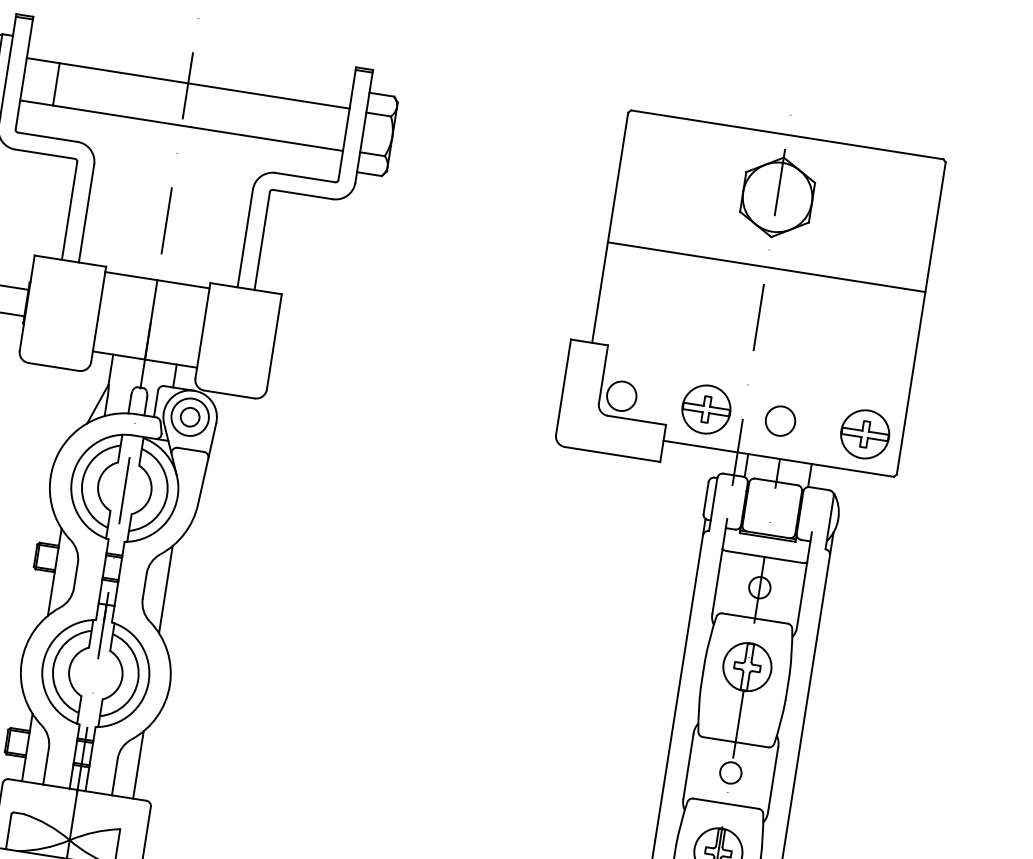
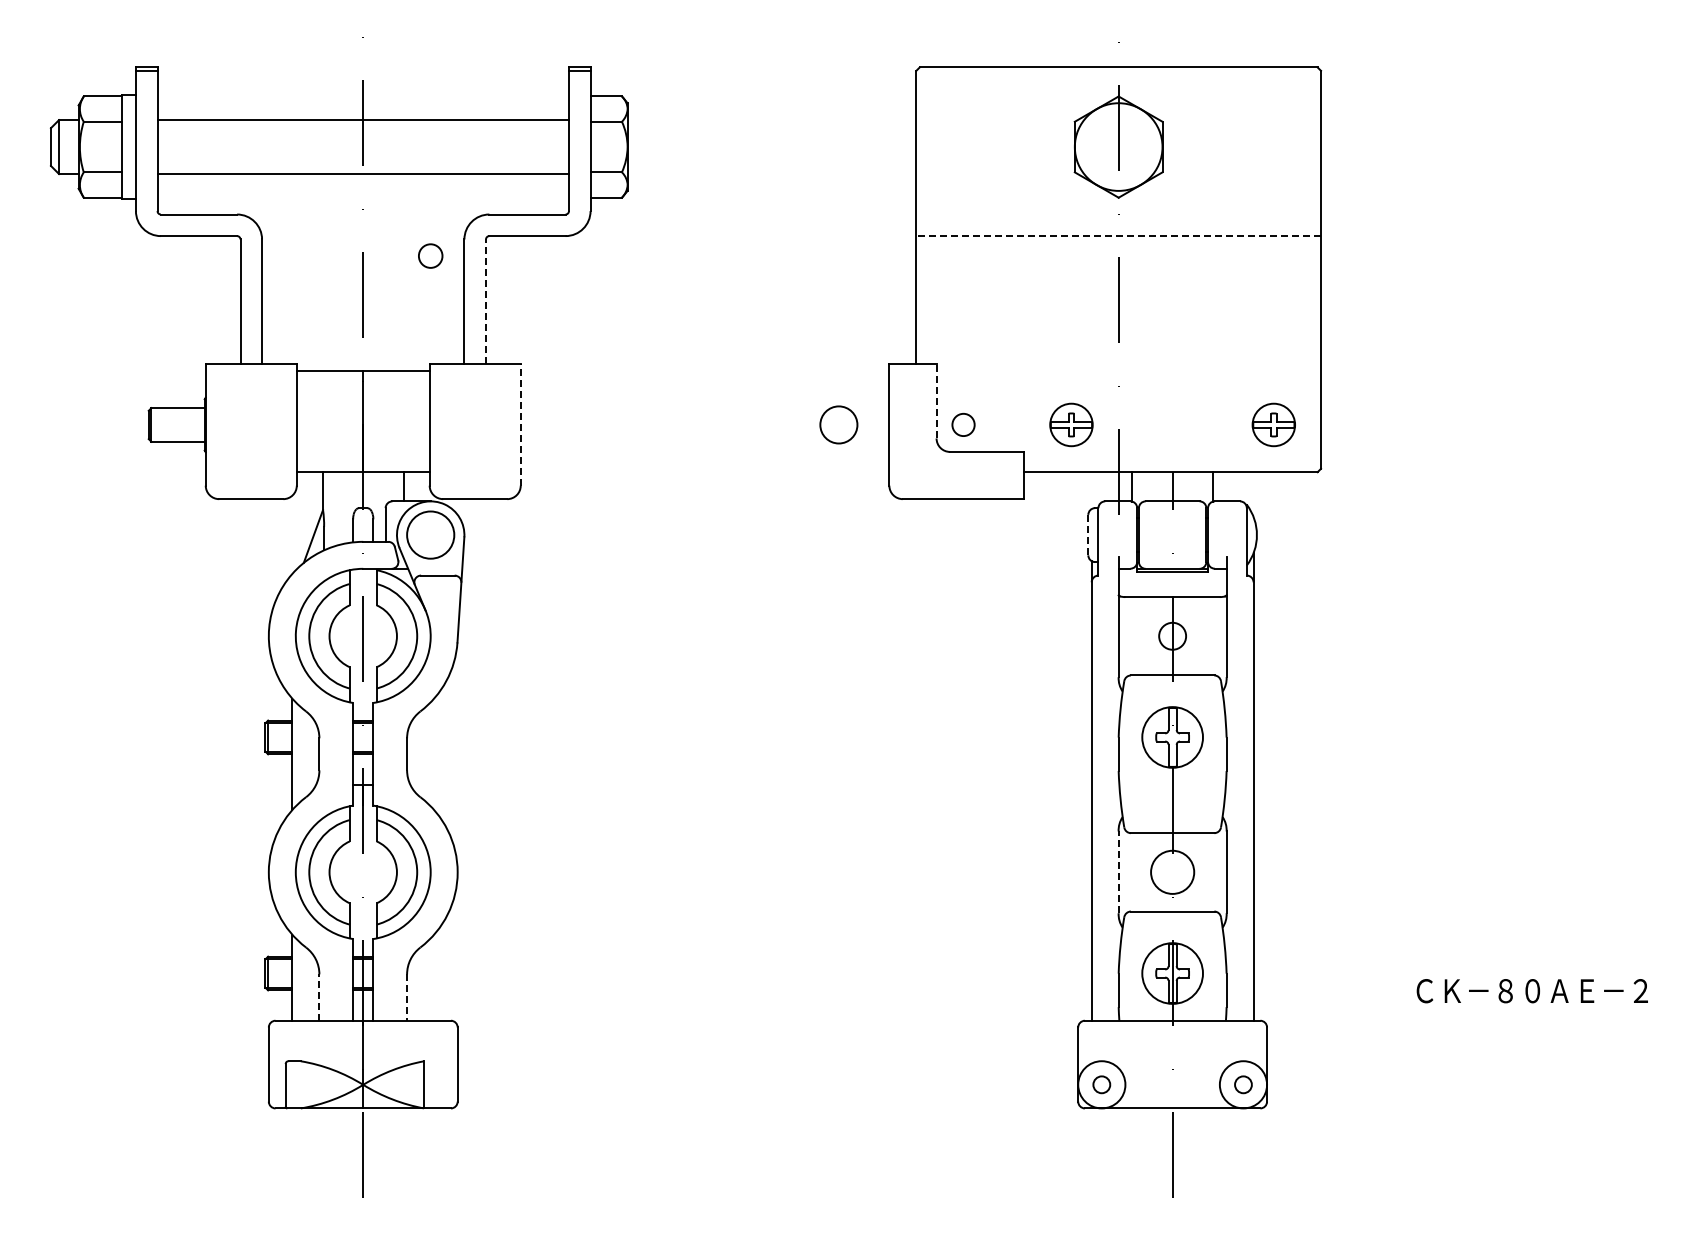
line: (56, 84) -> (199, 147), removed
line: (262, 240) -> (486, 301), solid -> dashed
line: (766, 267) -> (1118, 236), solid -> dashed
line: (274, 341) -> (520, 424), solid -> dashed
line: (603, 373) -> (936, 400), solid -> dashed
circle: (621, 395) -> (963, 424), size x0.6
part: (706, 409) -> (1071, 424), size x0.7
circle: (190, 416) -> (430, 255), moved
circle: (780, 420) -> (838, 424), moved
part: (864, 434) -> (1273, 424), size x0.7
line: (706, 498) -> (1088, 535), solid -> dashed
line: (166, 589) -> (434, 753), removed
line: (138, 764) -> (434, 977), removed
line: (46, 766) -> (319, 997), solid -> dashed
line: (688, 766) -> (1118, 872), solid -> dashed
circle: (730, 772) -> (1172, 871), size x1.6
line: (115, 777) -> (407, 998), solid -> dashed

